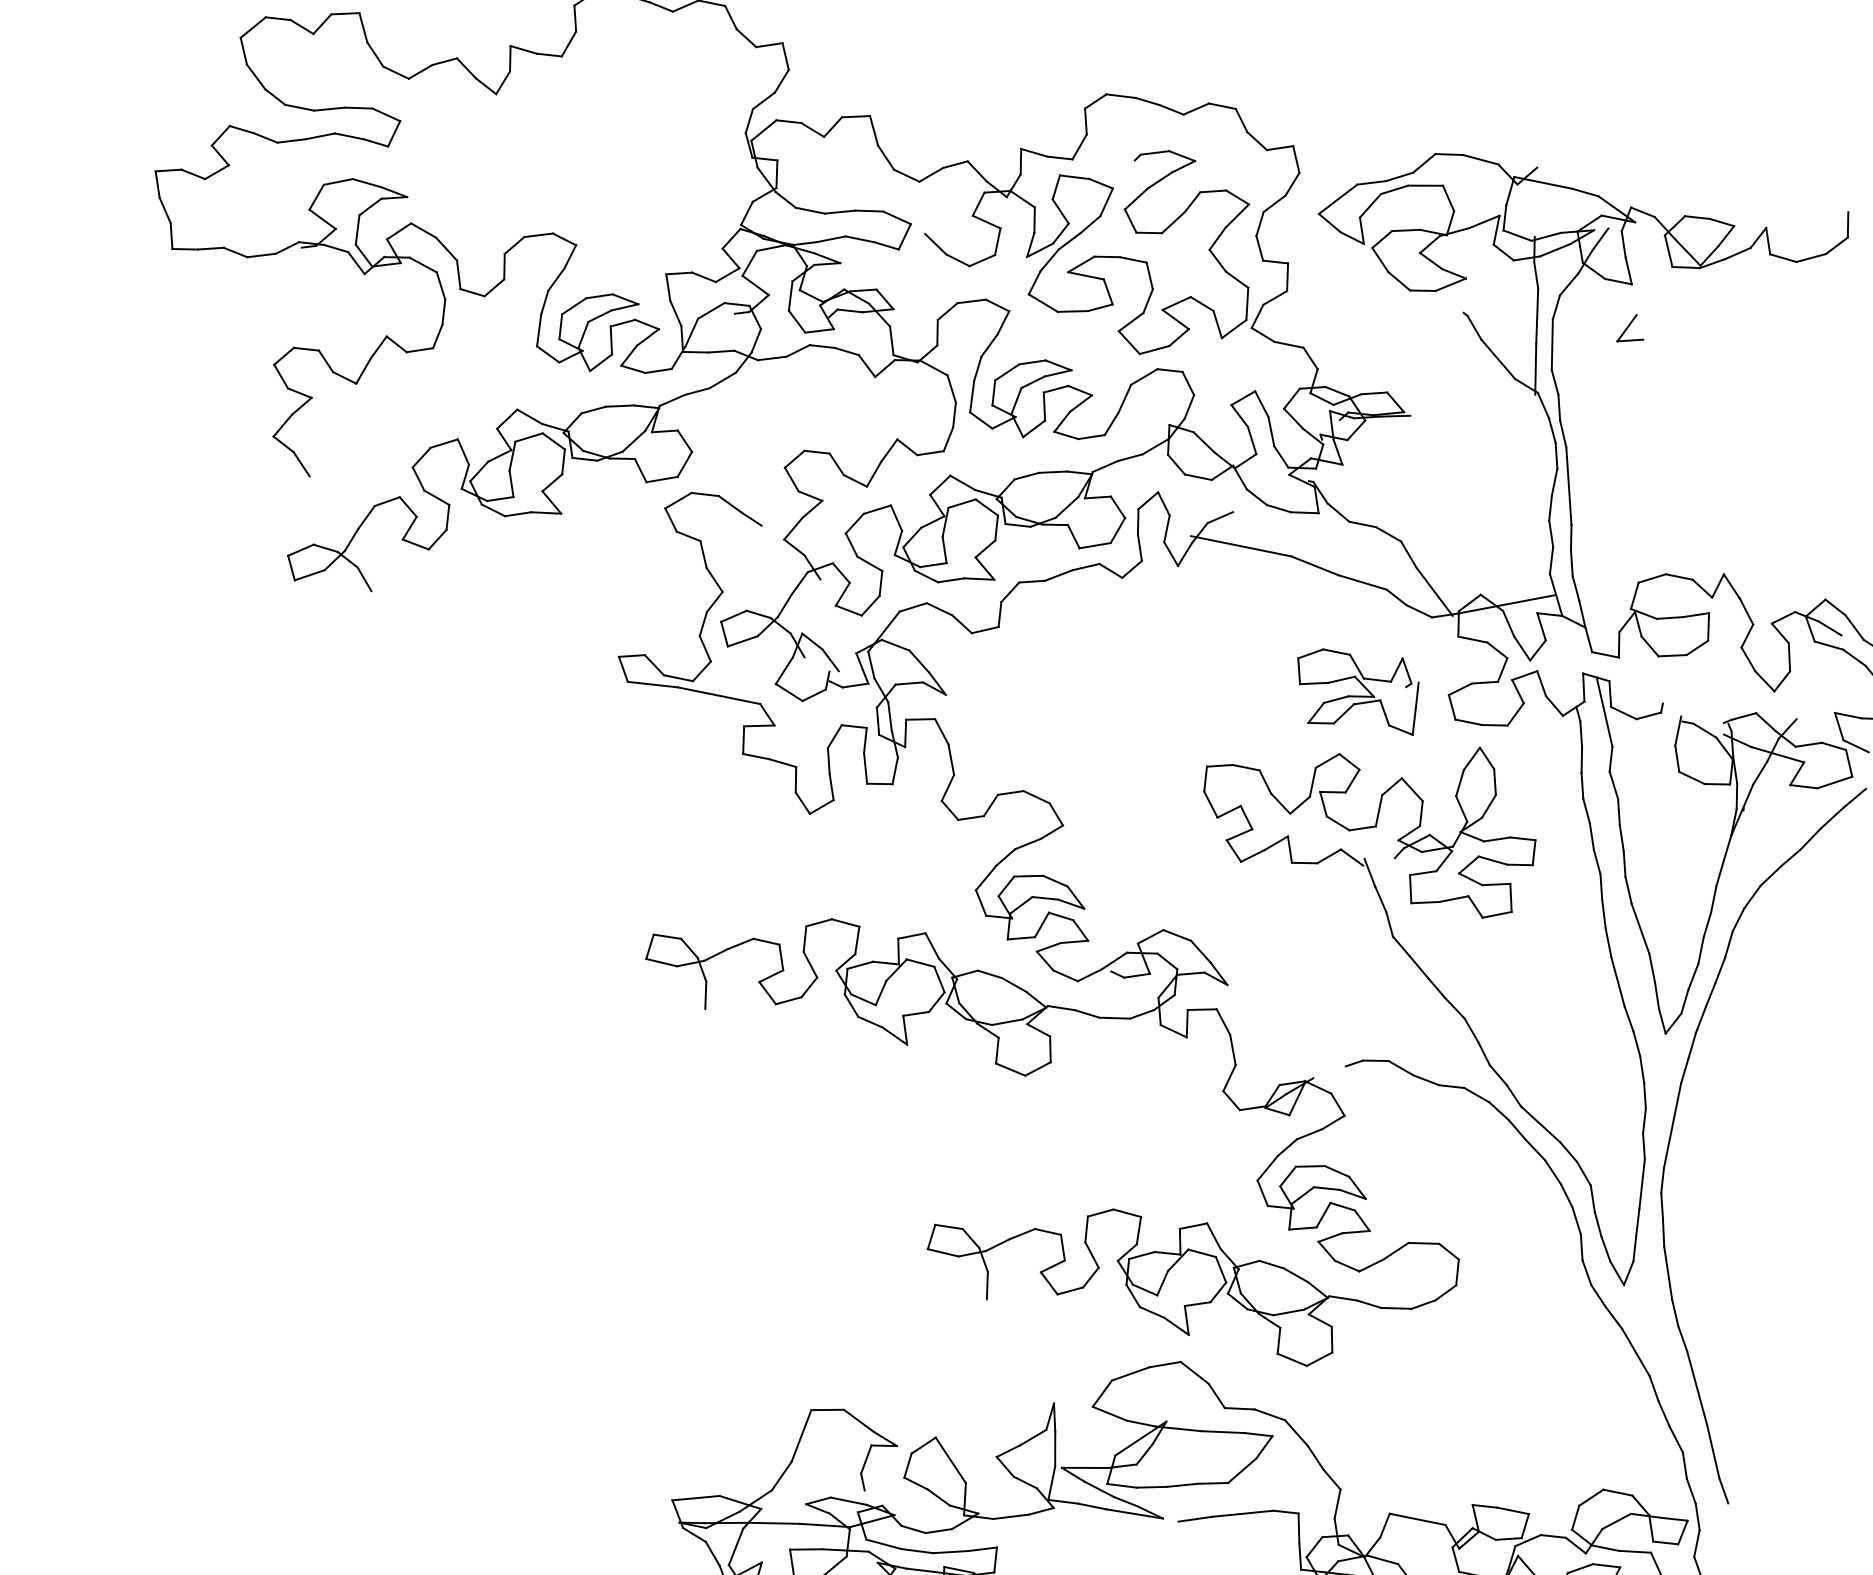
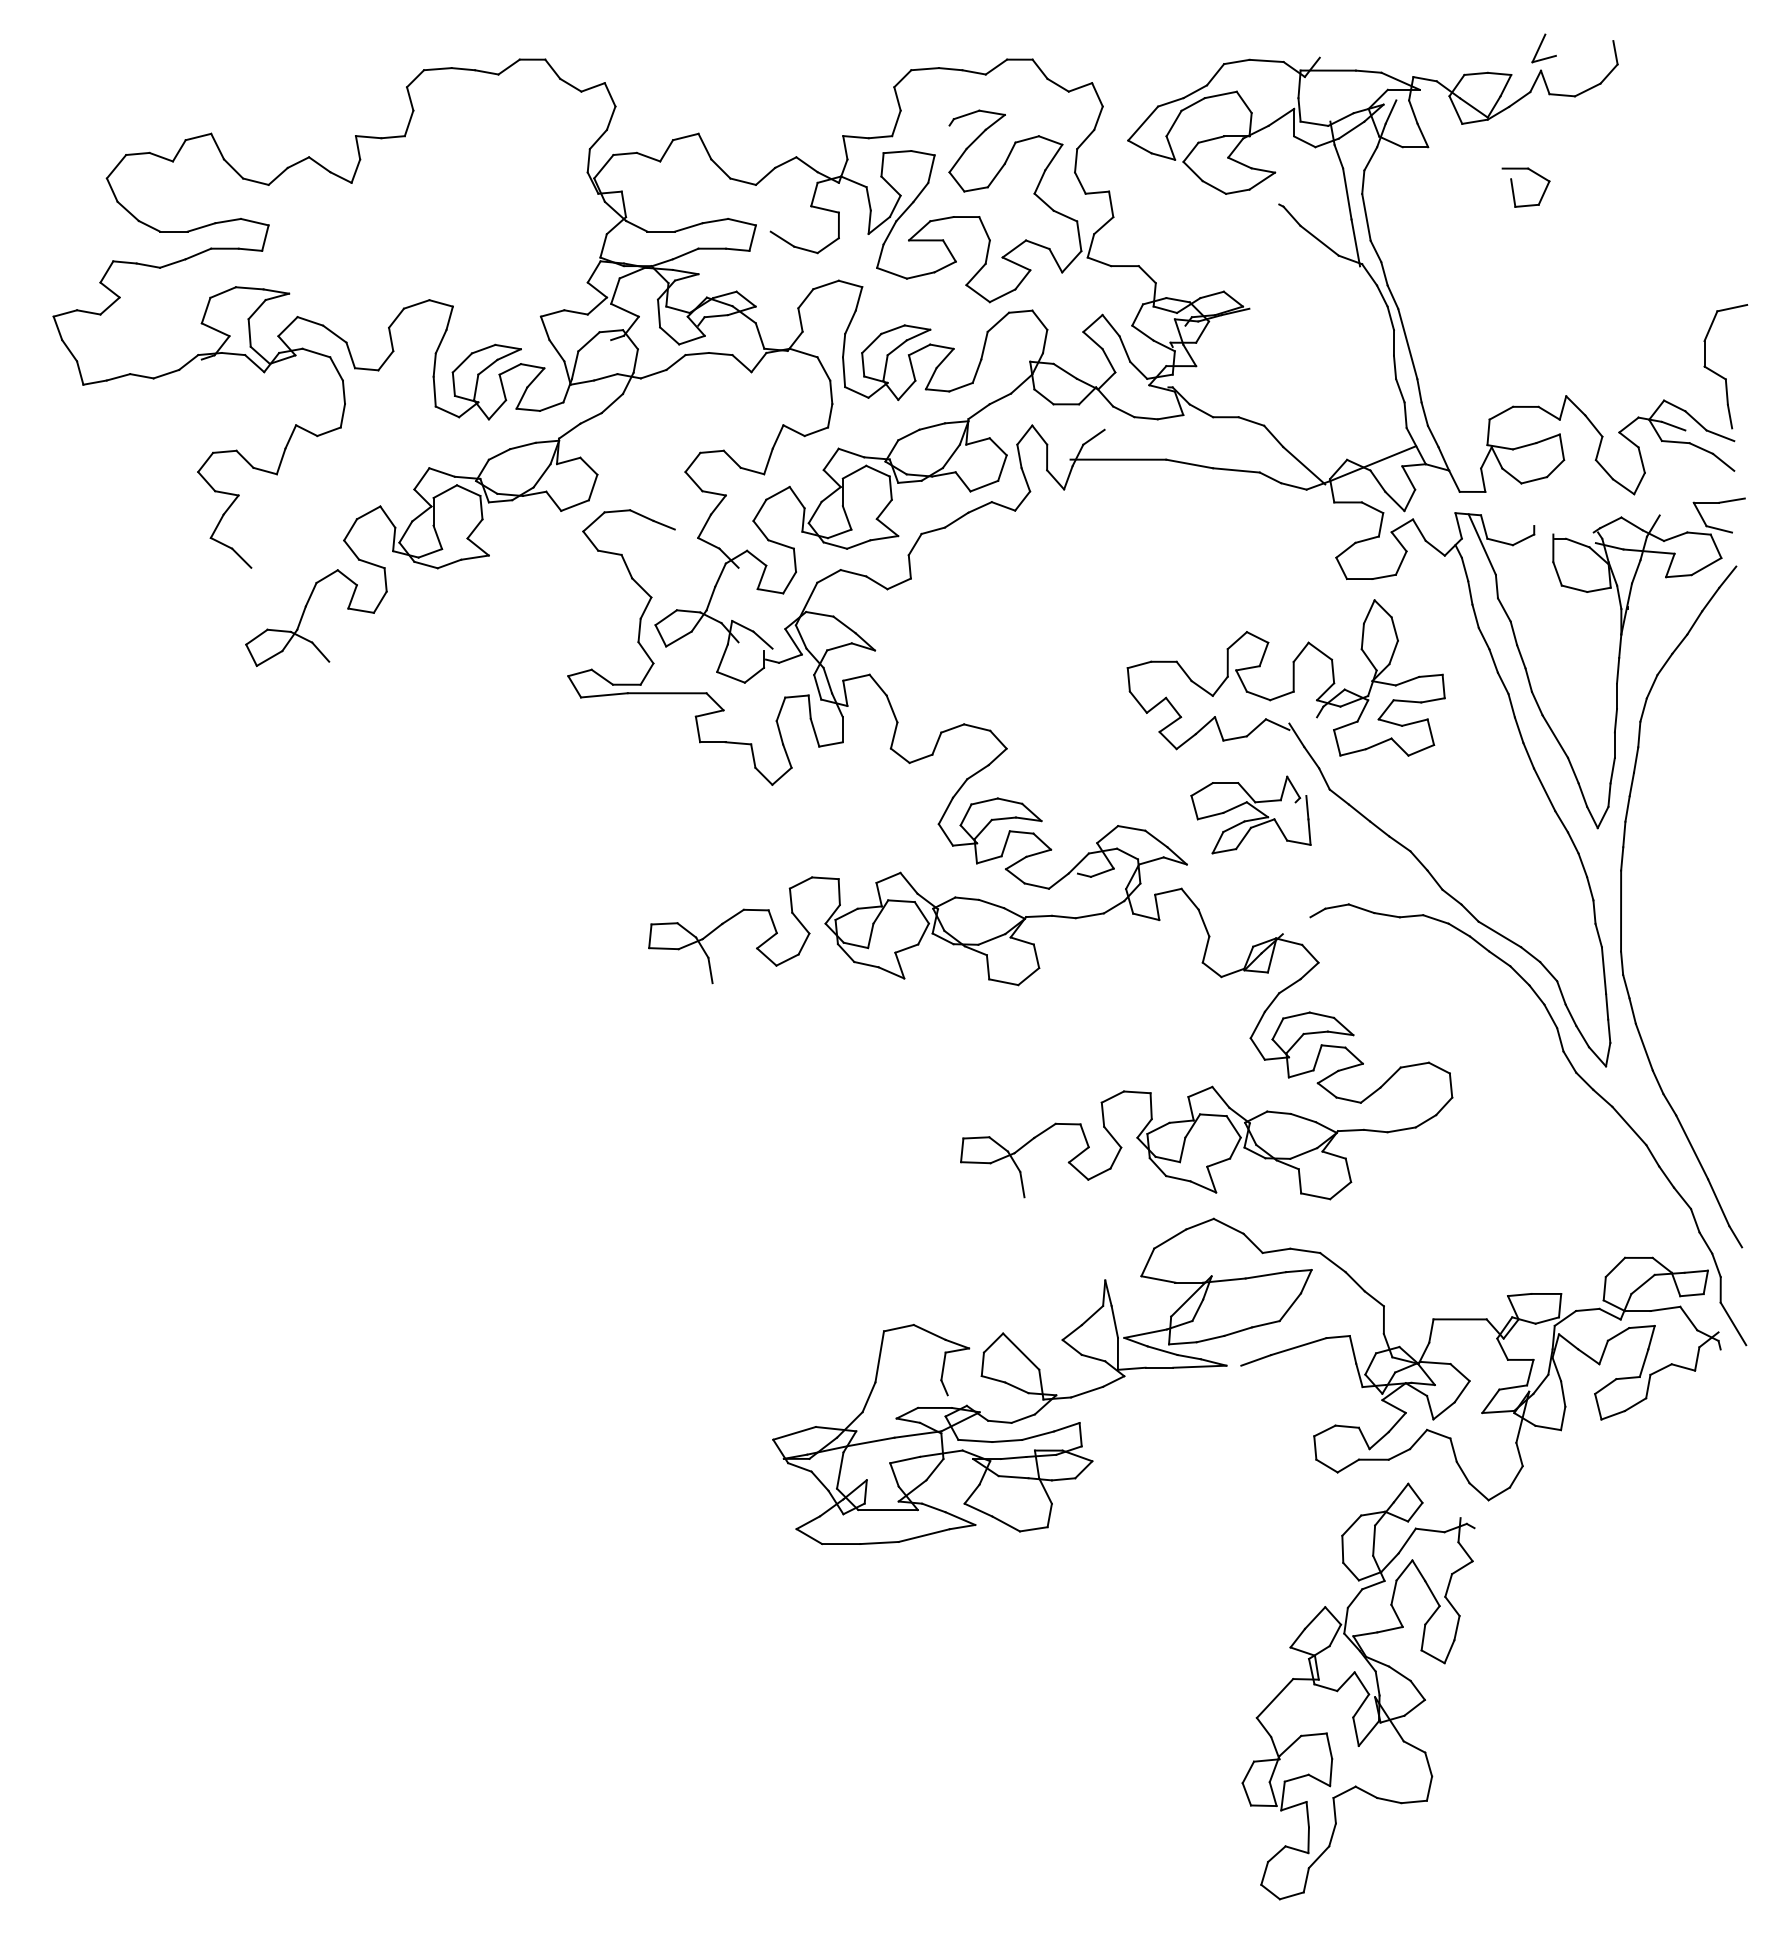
part: (1631, 329) -> (1543, 48), moved
part: (1712, 344) -> (1513, 187), added
part: (1356, 690) -> (1250, 814), moved

